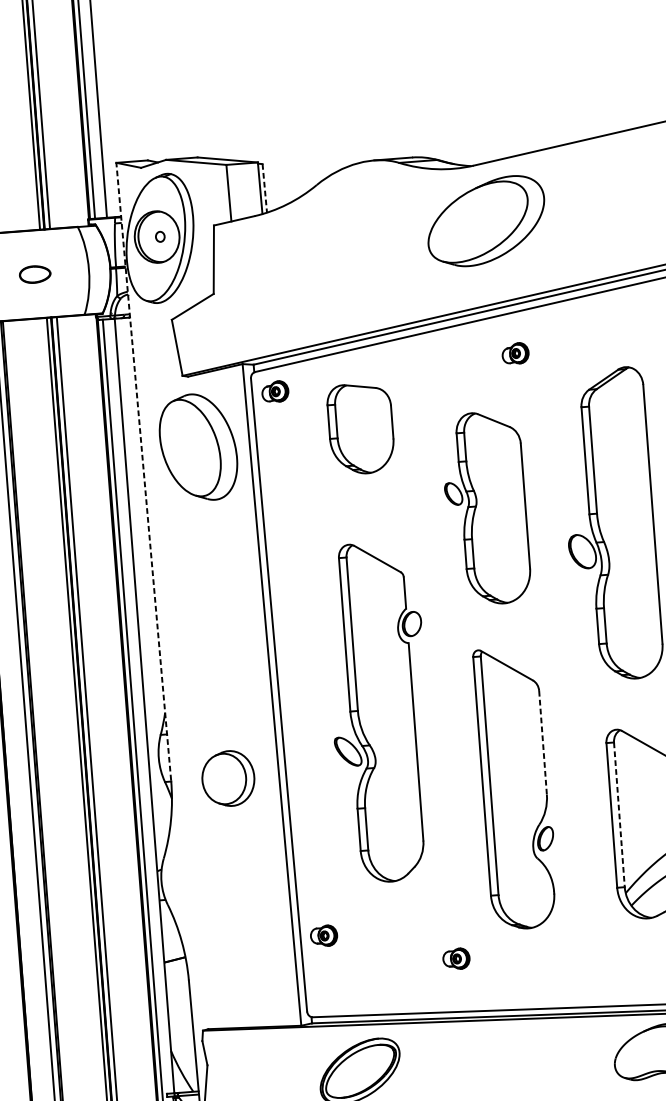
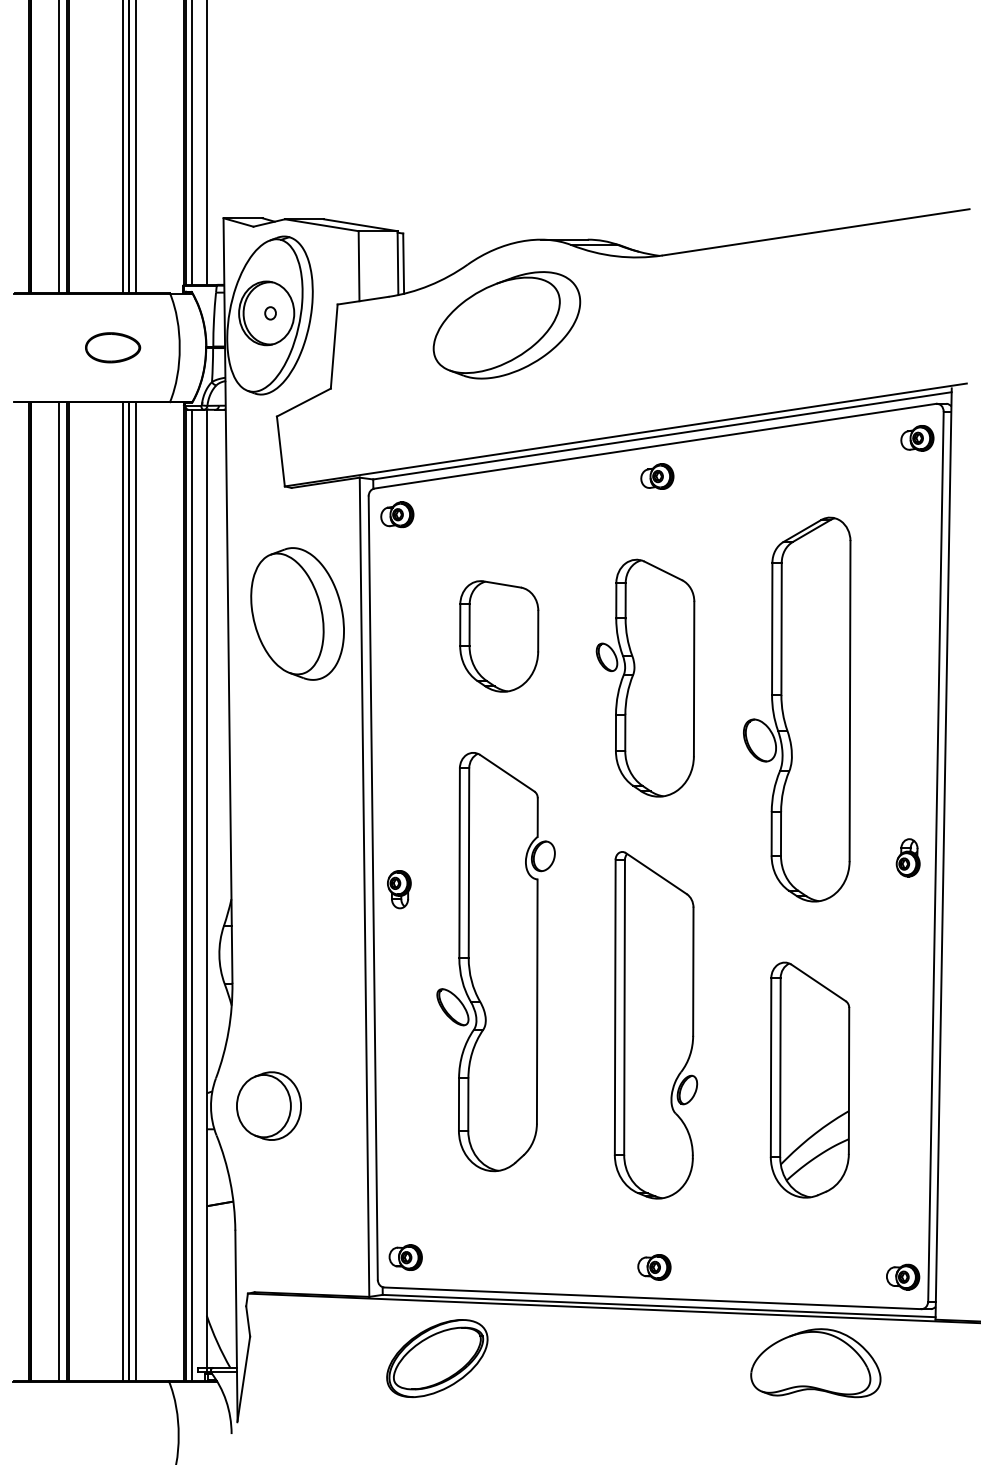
line: (264, 189) -> (403, 264), dashed -> solid
part: (485, 221) -> (506, 325), moved
part: (35, 274) -> (113, 347), size x1.43
part: (515, 353) -> (657, 476), moved
part: (361, 428) -> (499, 636), moved
part: (198, 447) -> (297, 613), moved
line: (144, 471) -> (228, 600), dashed -> solid
part: (300, 694) -> (399, 889), added
part: (379, 712) -> (495, 962), moved
line: (543, 743) -> (693, 972), dashed -> solid
part: (227, 778) -> (268, 1105), moved
line: (619, 815) -> (780, 1068), dashed -> solid
part: (323, 935) -> (405, 1257), moved
part: (456, 959) -> (654, 1267), moved

